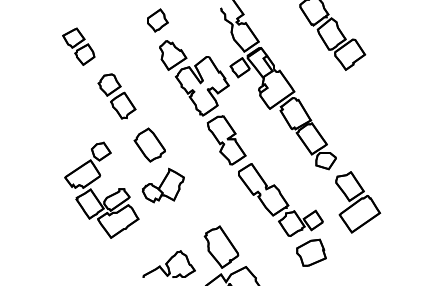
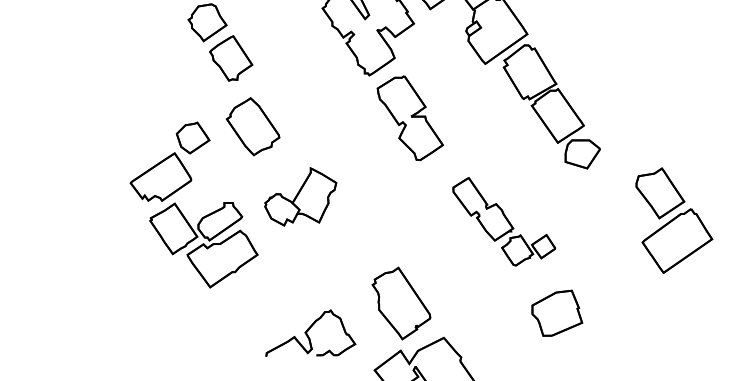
part: (149, 144) -> (252, 125), moved
part: (280, 199) -> (503, 220), size x0.7
part: (358, 202) -> (675, 220), moved

